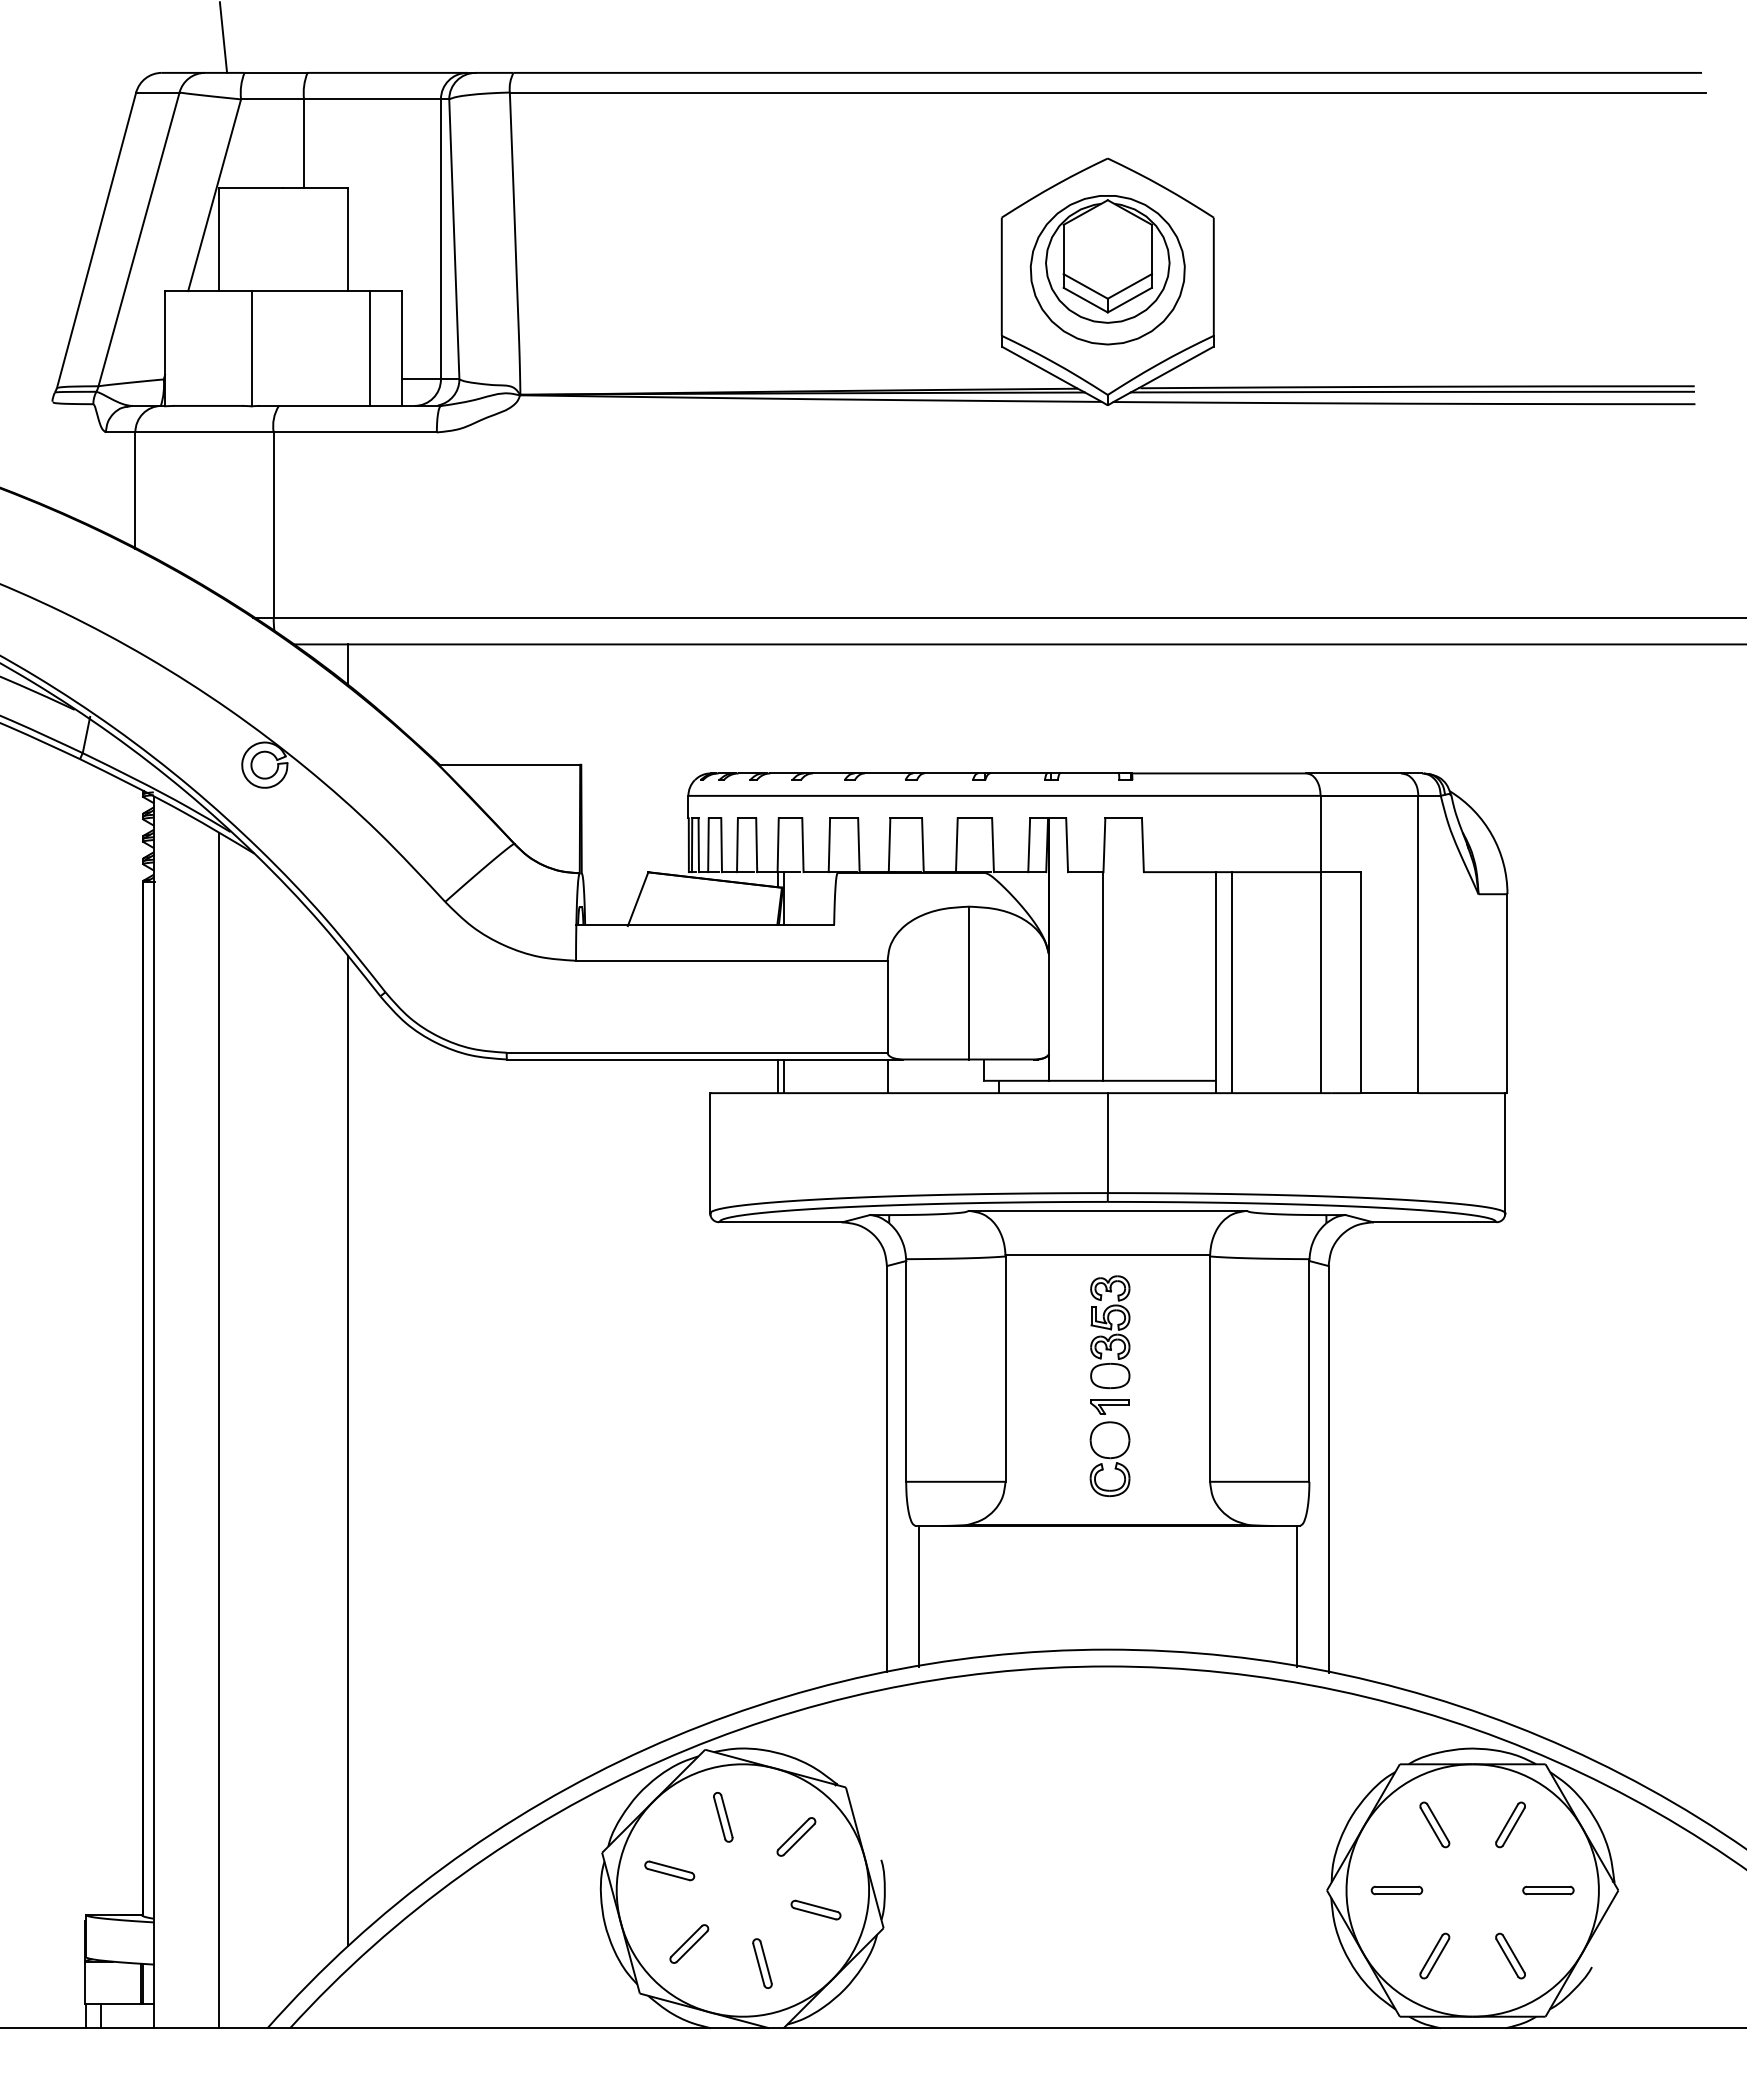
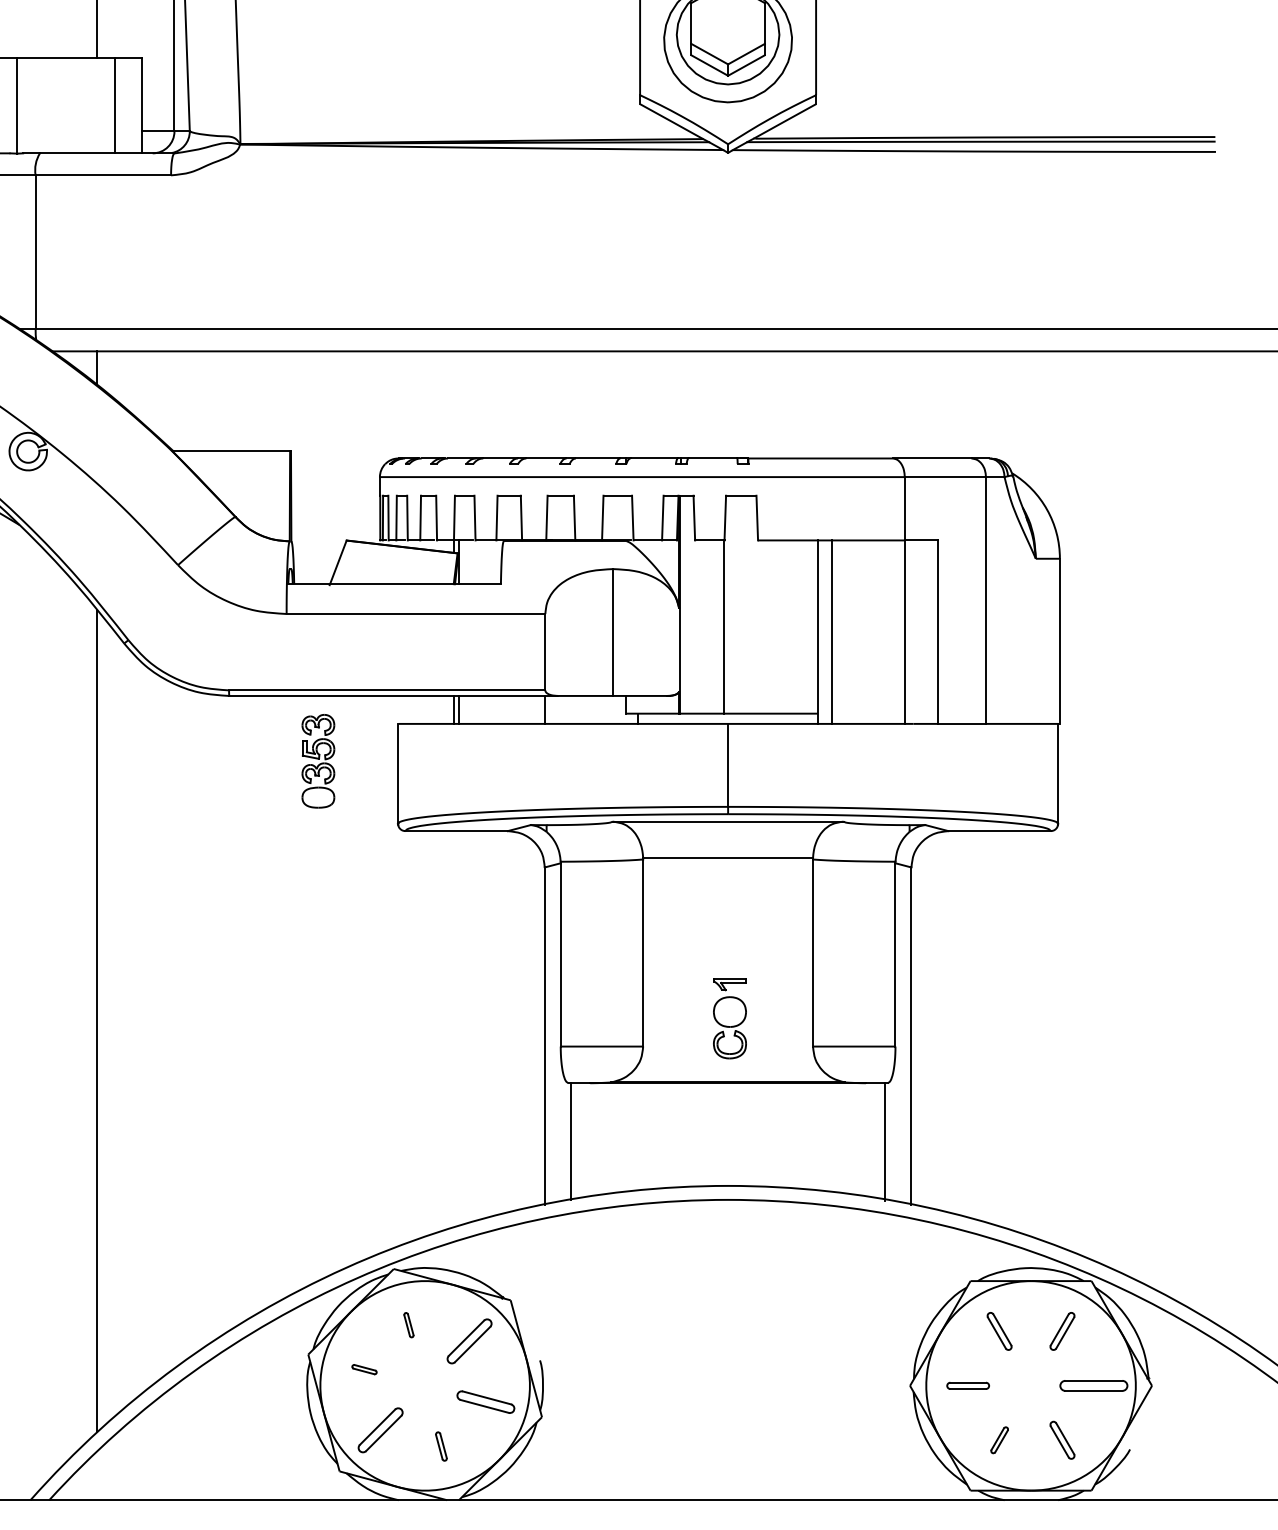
part: (1110, 1332) -> (318, 761), moved
part: (723, 1817) -> (409, 1325), size x0.6
part: (796, 1836) -> (469, 1341), size x1.4
part: (669, 1870) -> (364, 1369), size x0.6
part: (1548, 1890) -> (1093, 1385), size x1.6
part: (815, 1909) -> (485, 1401), size x1.4
part: (689, 1943) -> (380, 1429), size x1.4
part: (1434, 1955) -> (999, 1439), size x0.7
part: (762, 1963) -> (441, 1446), size x0.7

